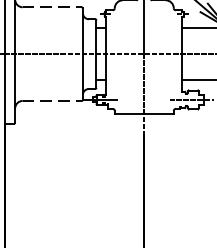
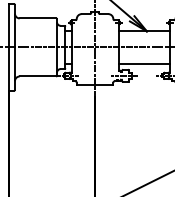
line: (53, 7) -> (38, 18), dashed -> solid
line: (53, 100) -> (38, 76), dashed -> solid

